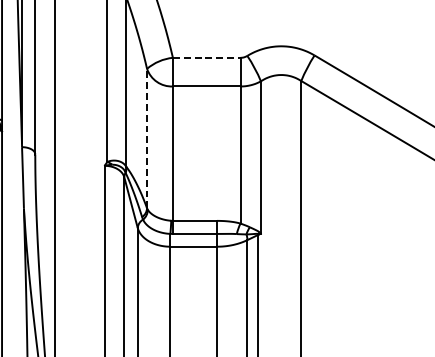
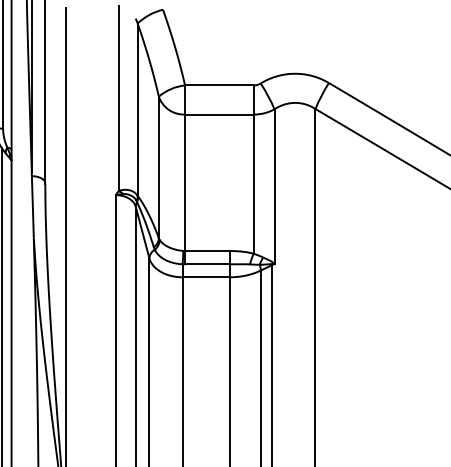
line: (206, 57) -> (219, 85), dashed -> solid
line: (146, 138) -> (158, 167), dashed -> solid

